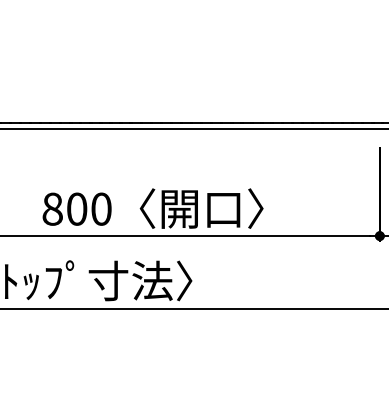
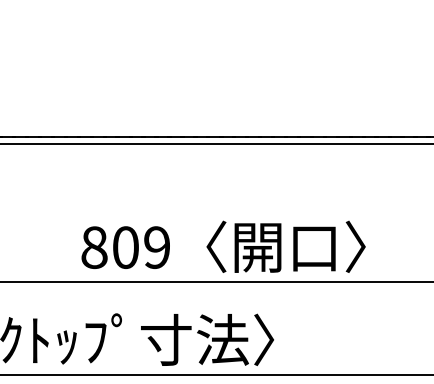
text: (101, 208) -> (157, 246), 800 -> 809

